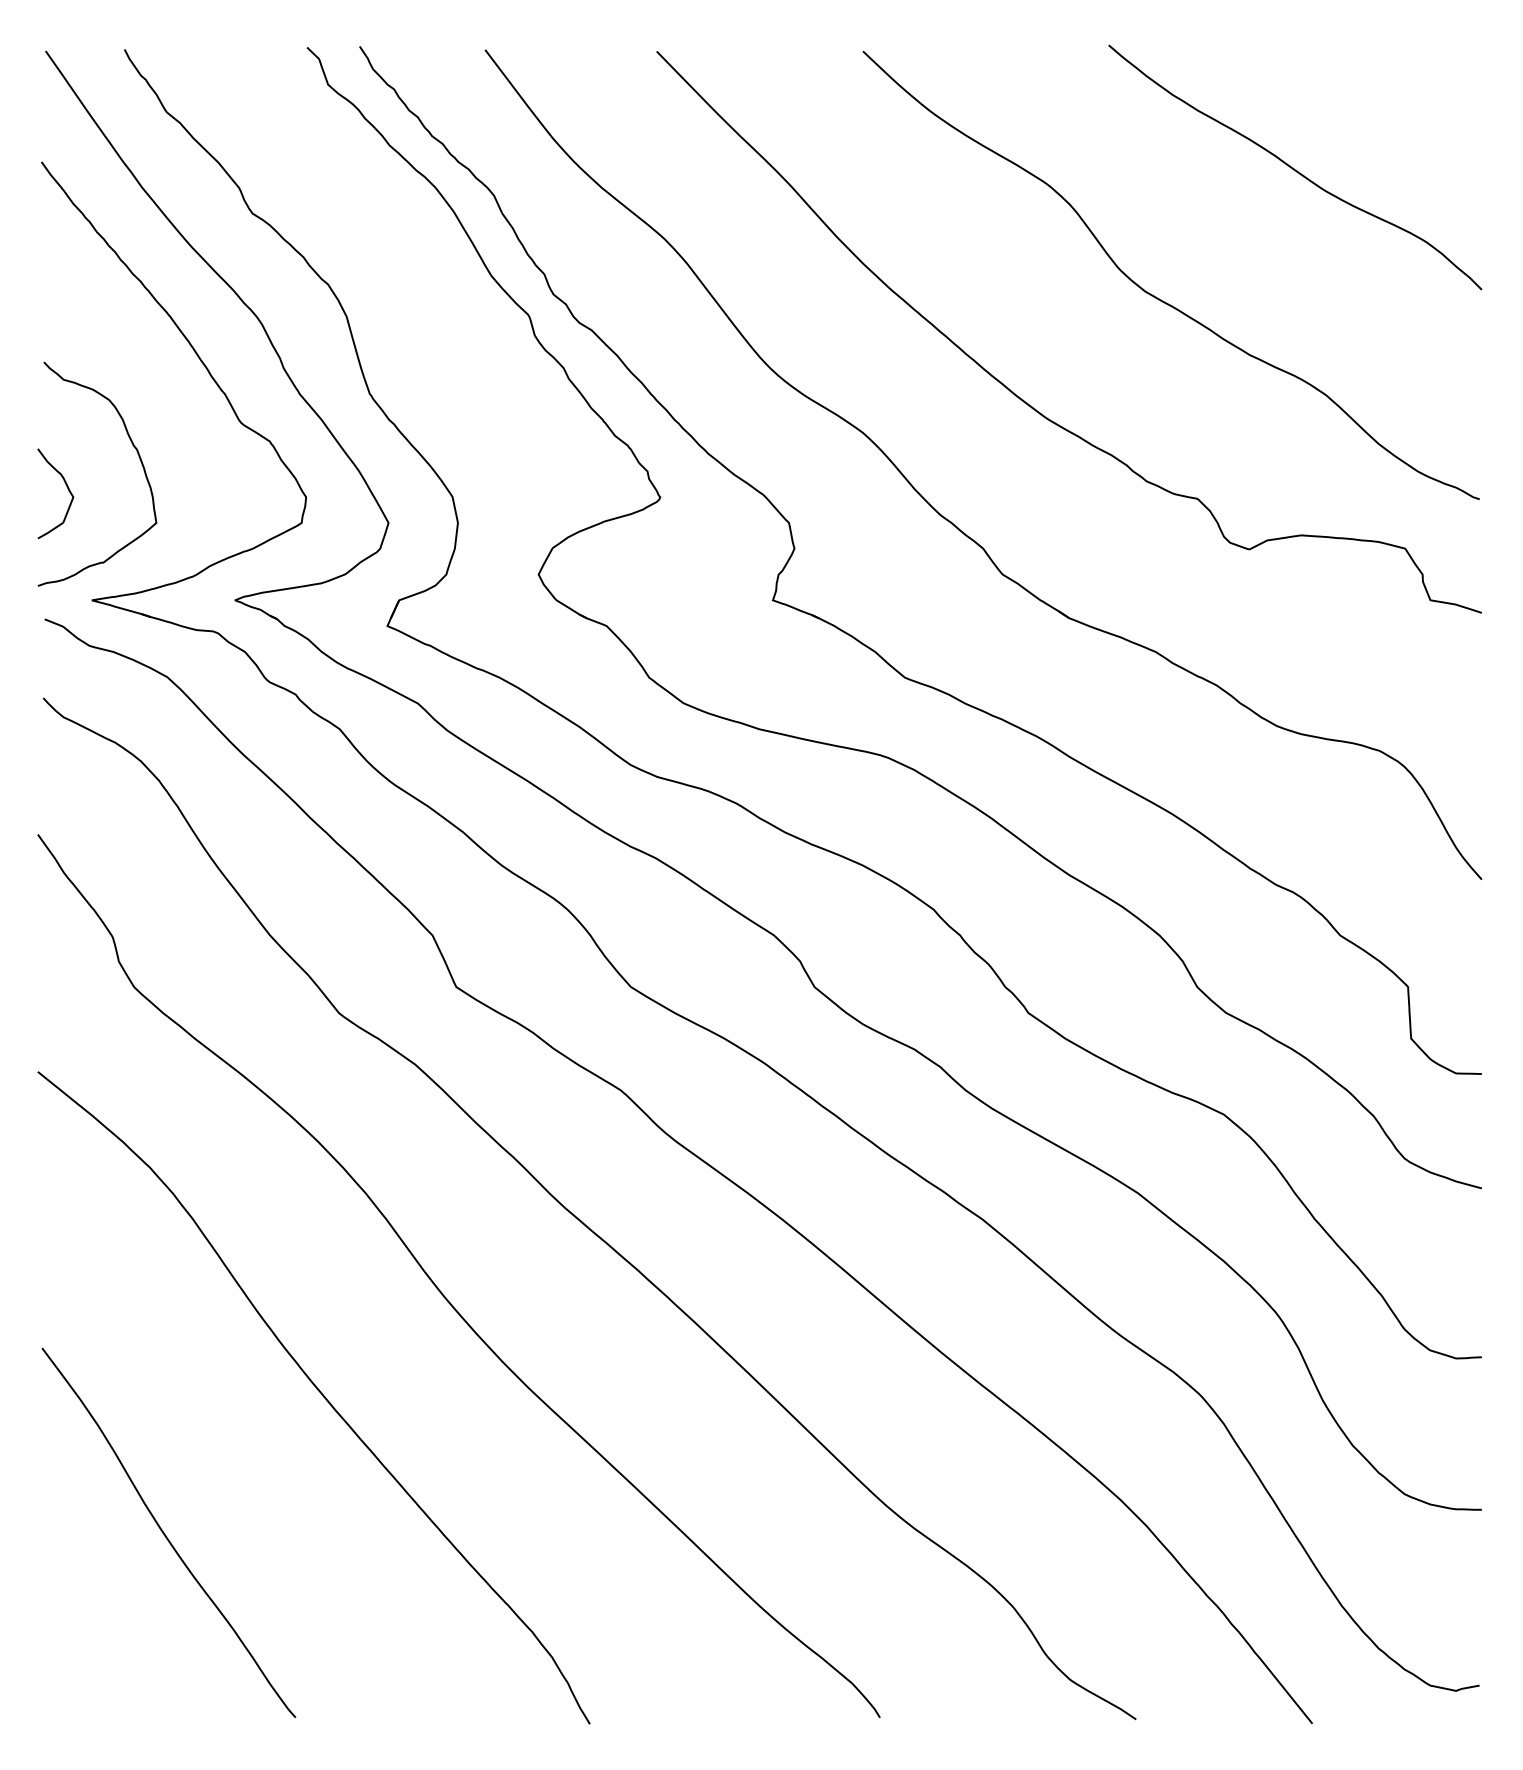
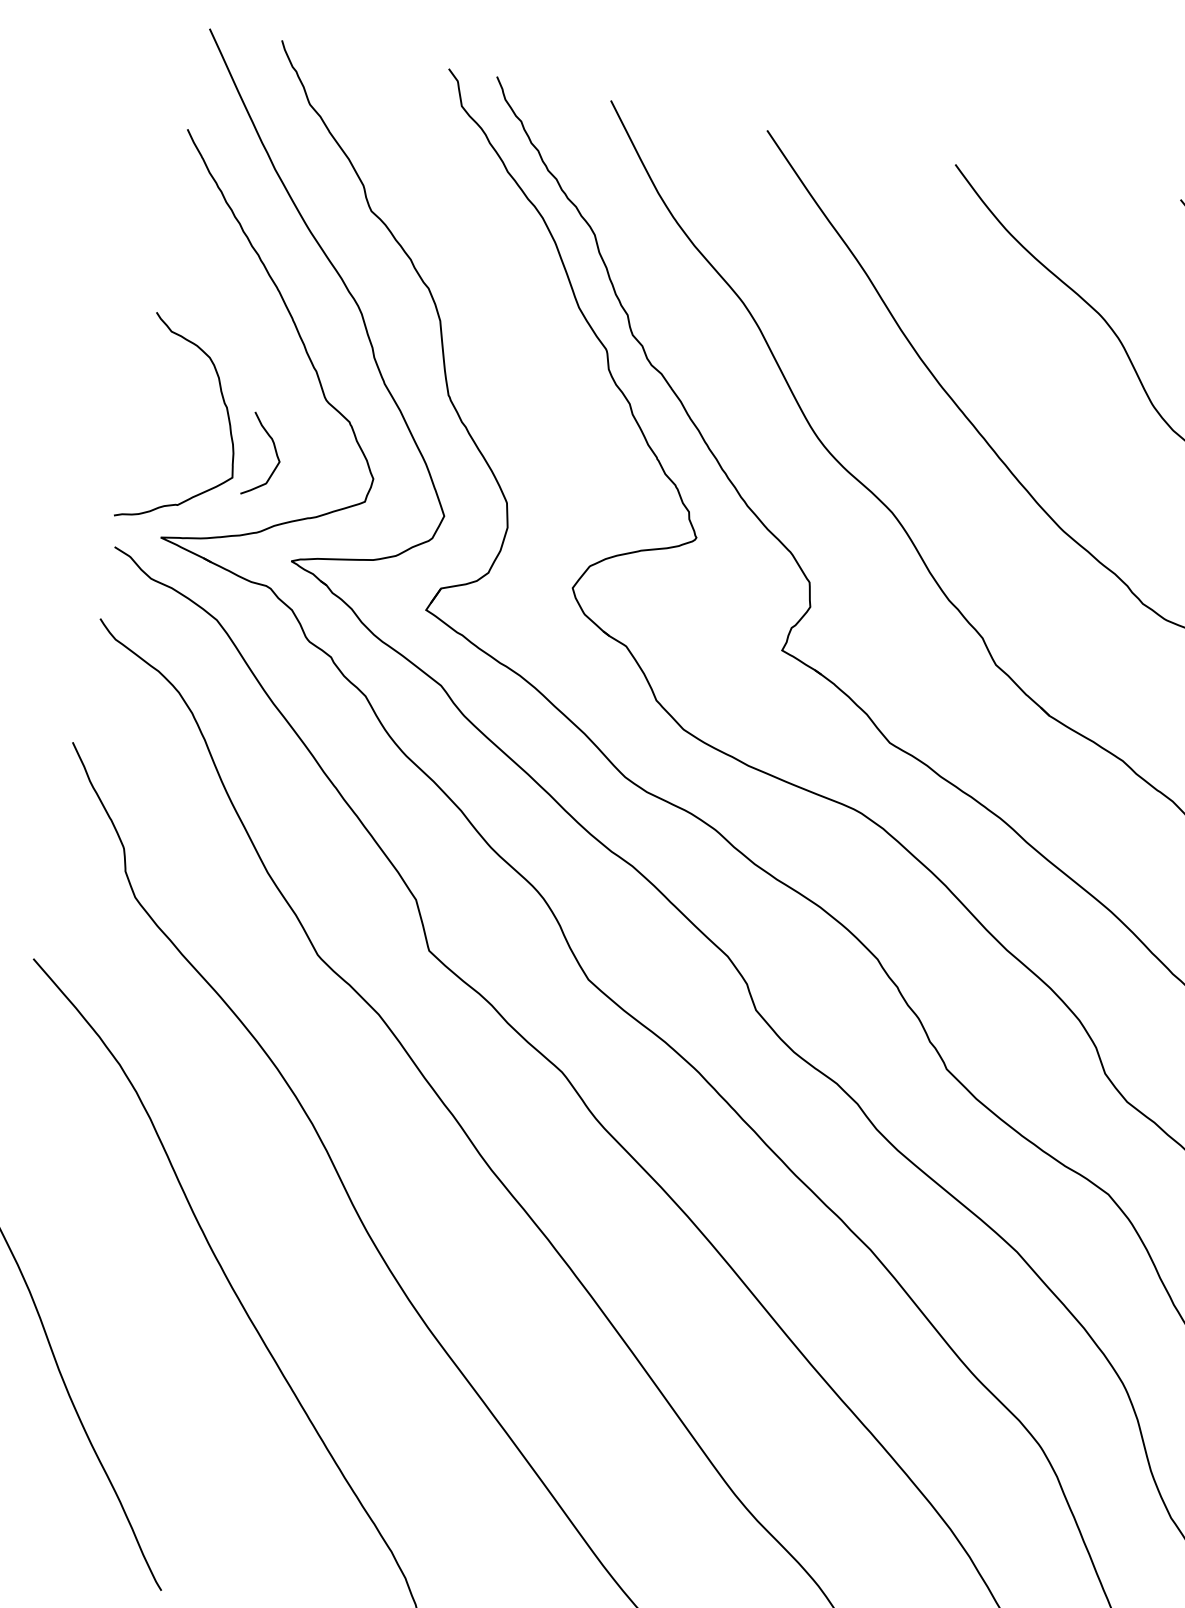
curve: (67, 489) -> (275, 453), moved

